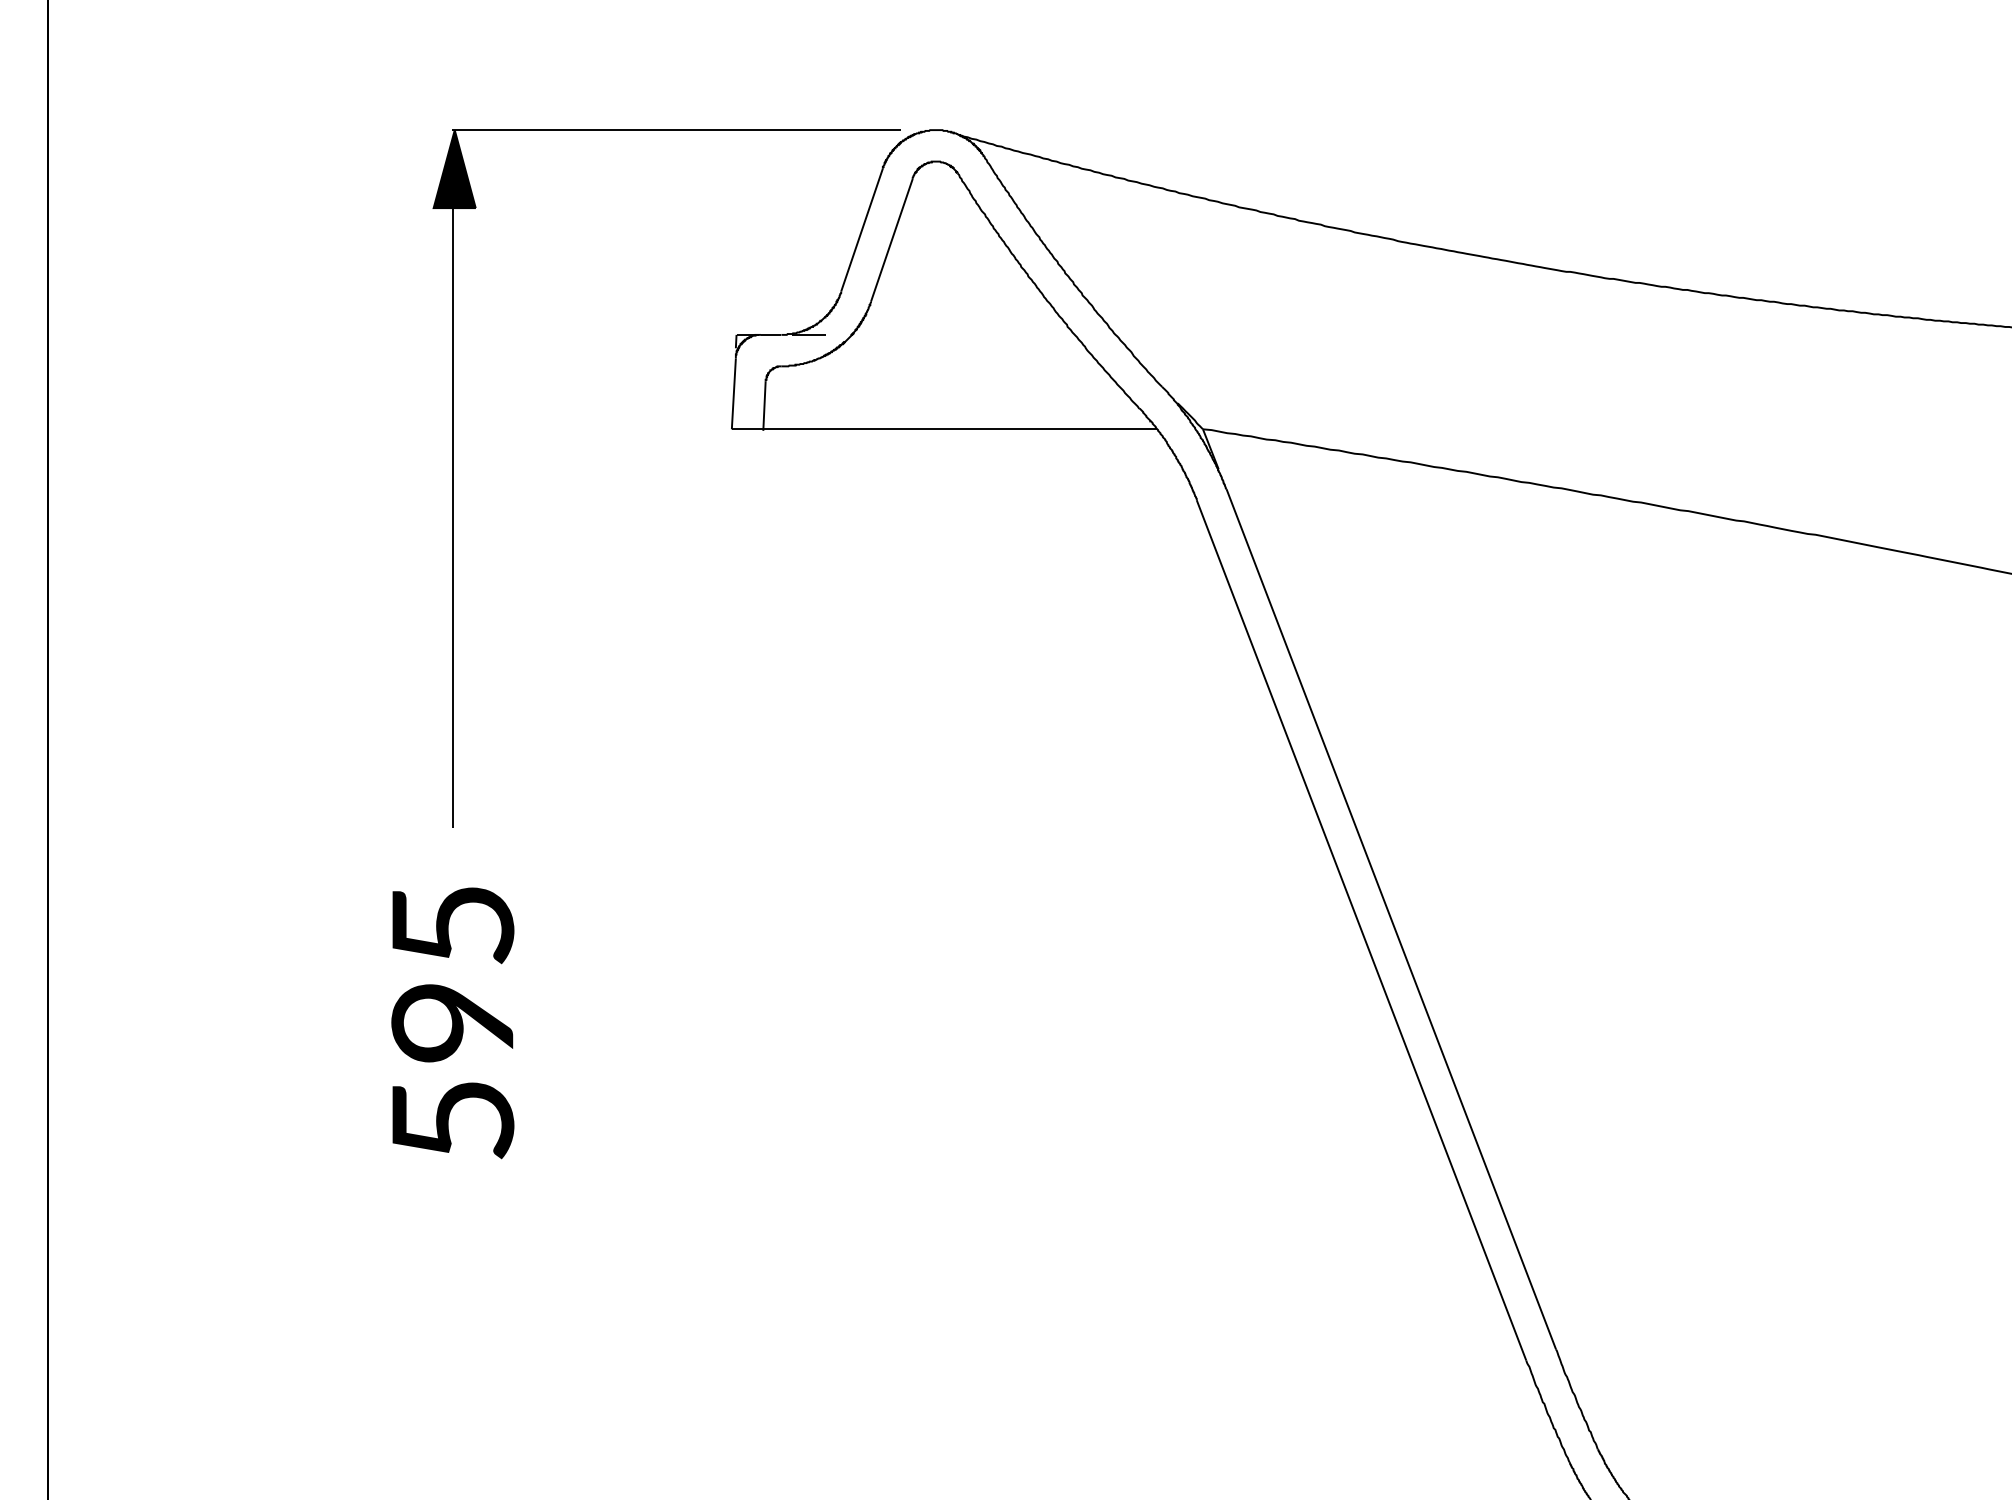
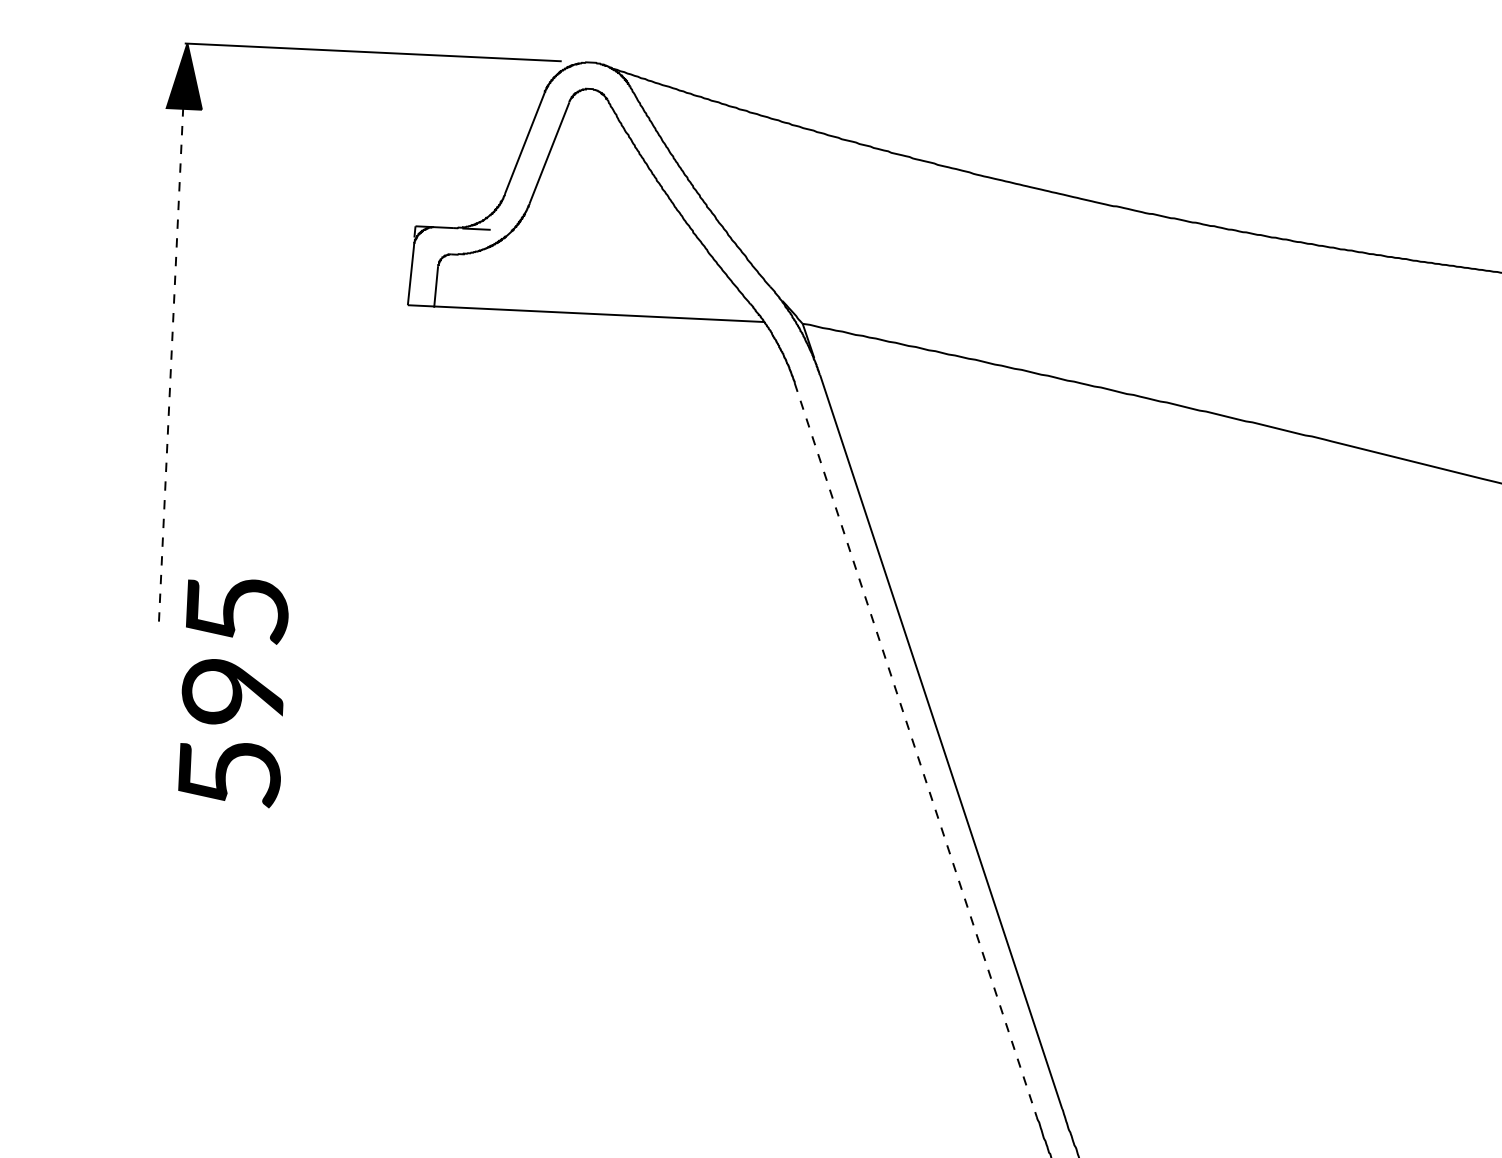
line: (453, 505) -> (171, 358), solid -> dashed
line: (1361, 930) -> (915, 750), solid -> dashed
text: (452, 1023) -> (233, 692), moved

